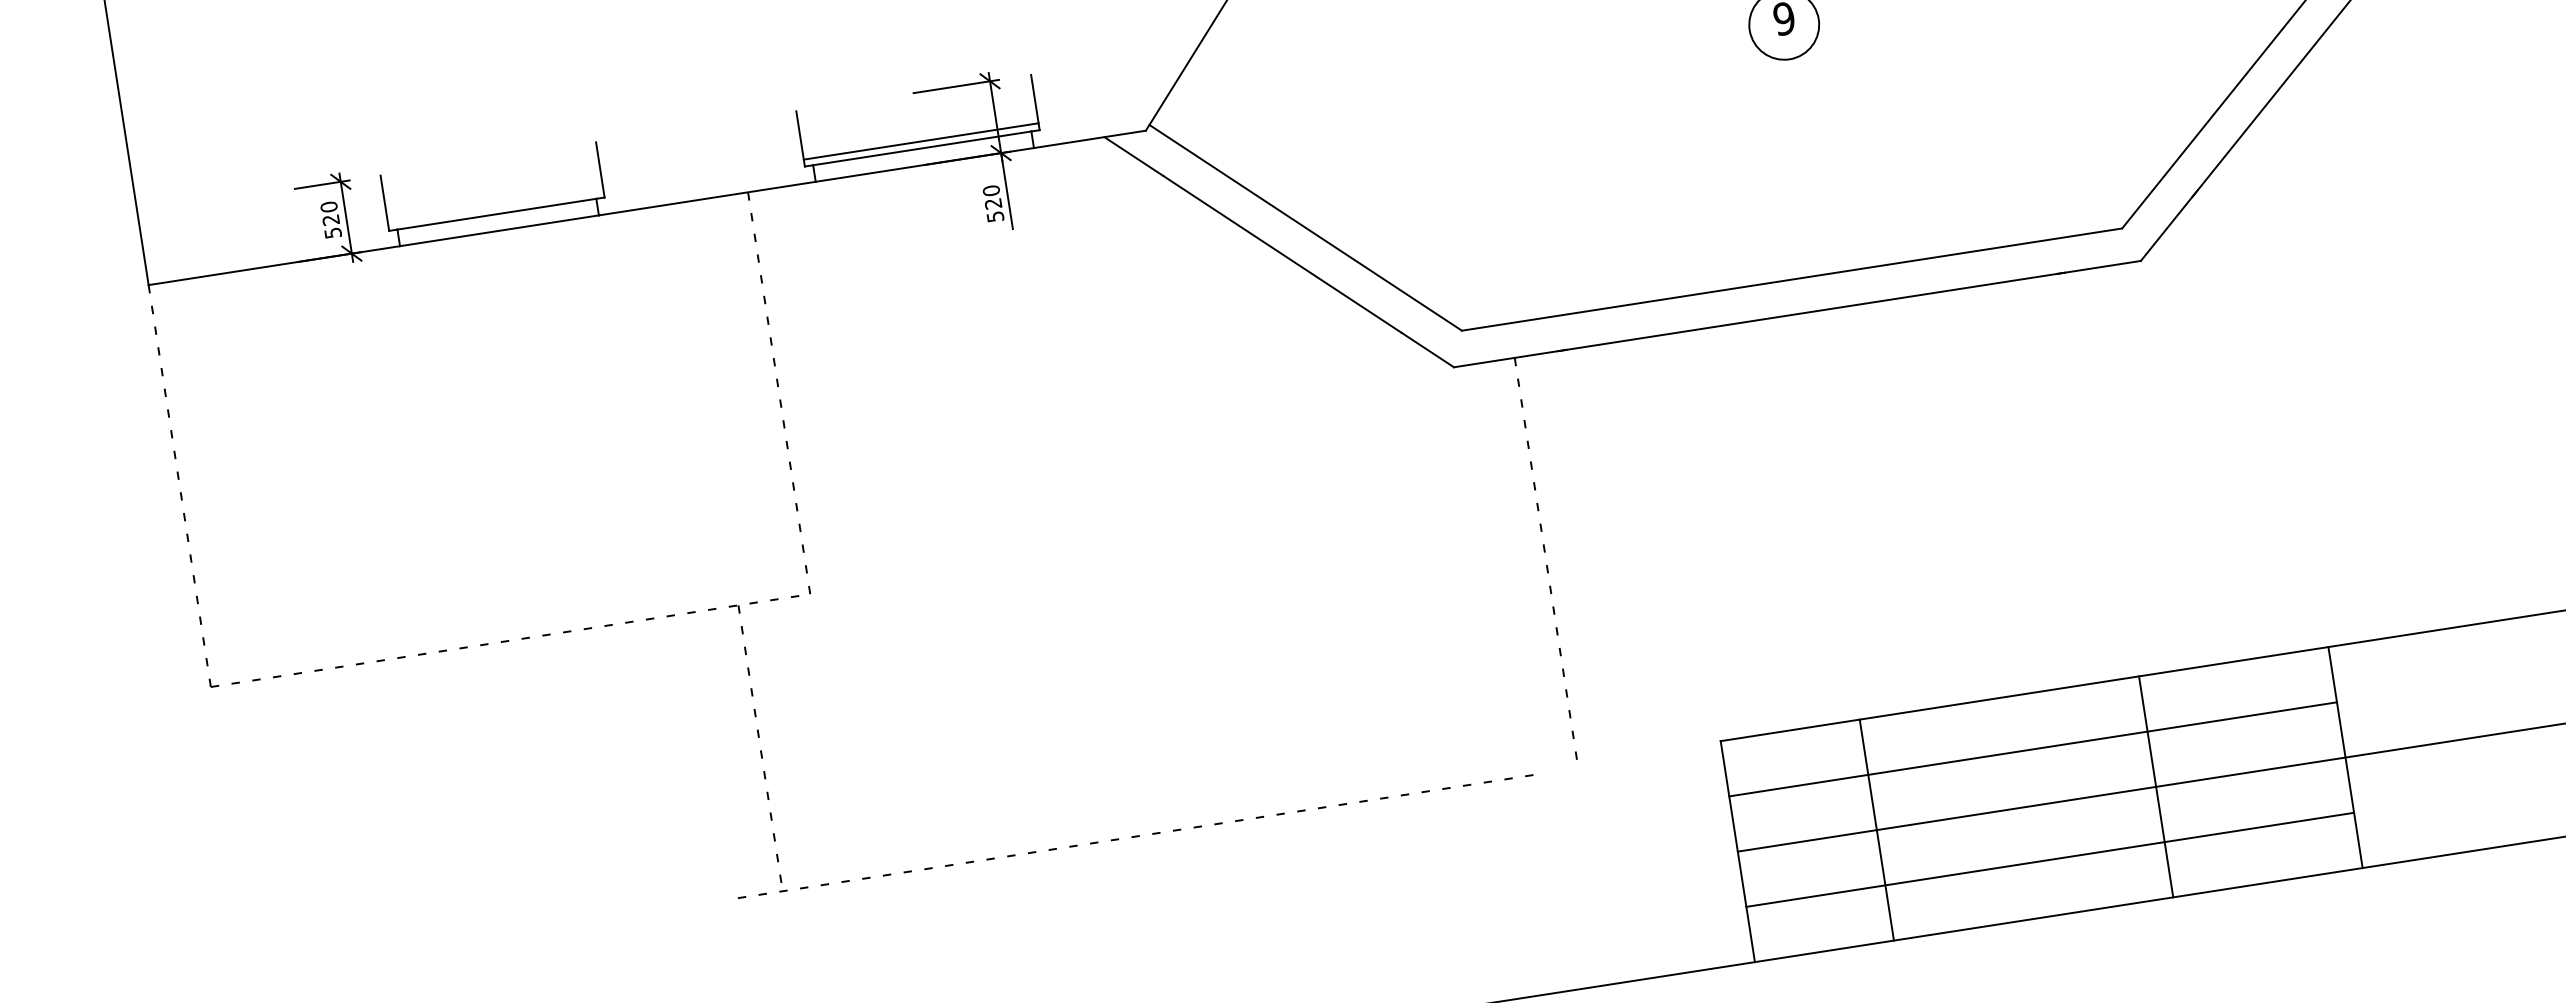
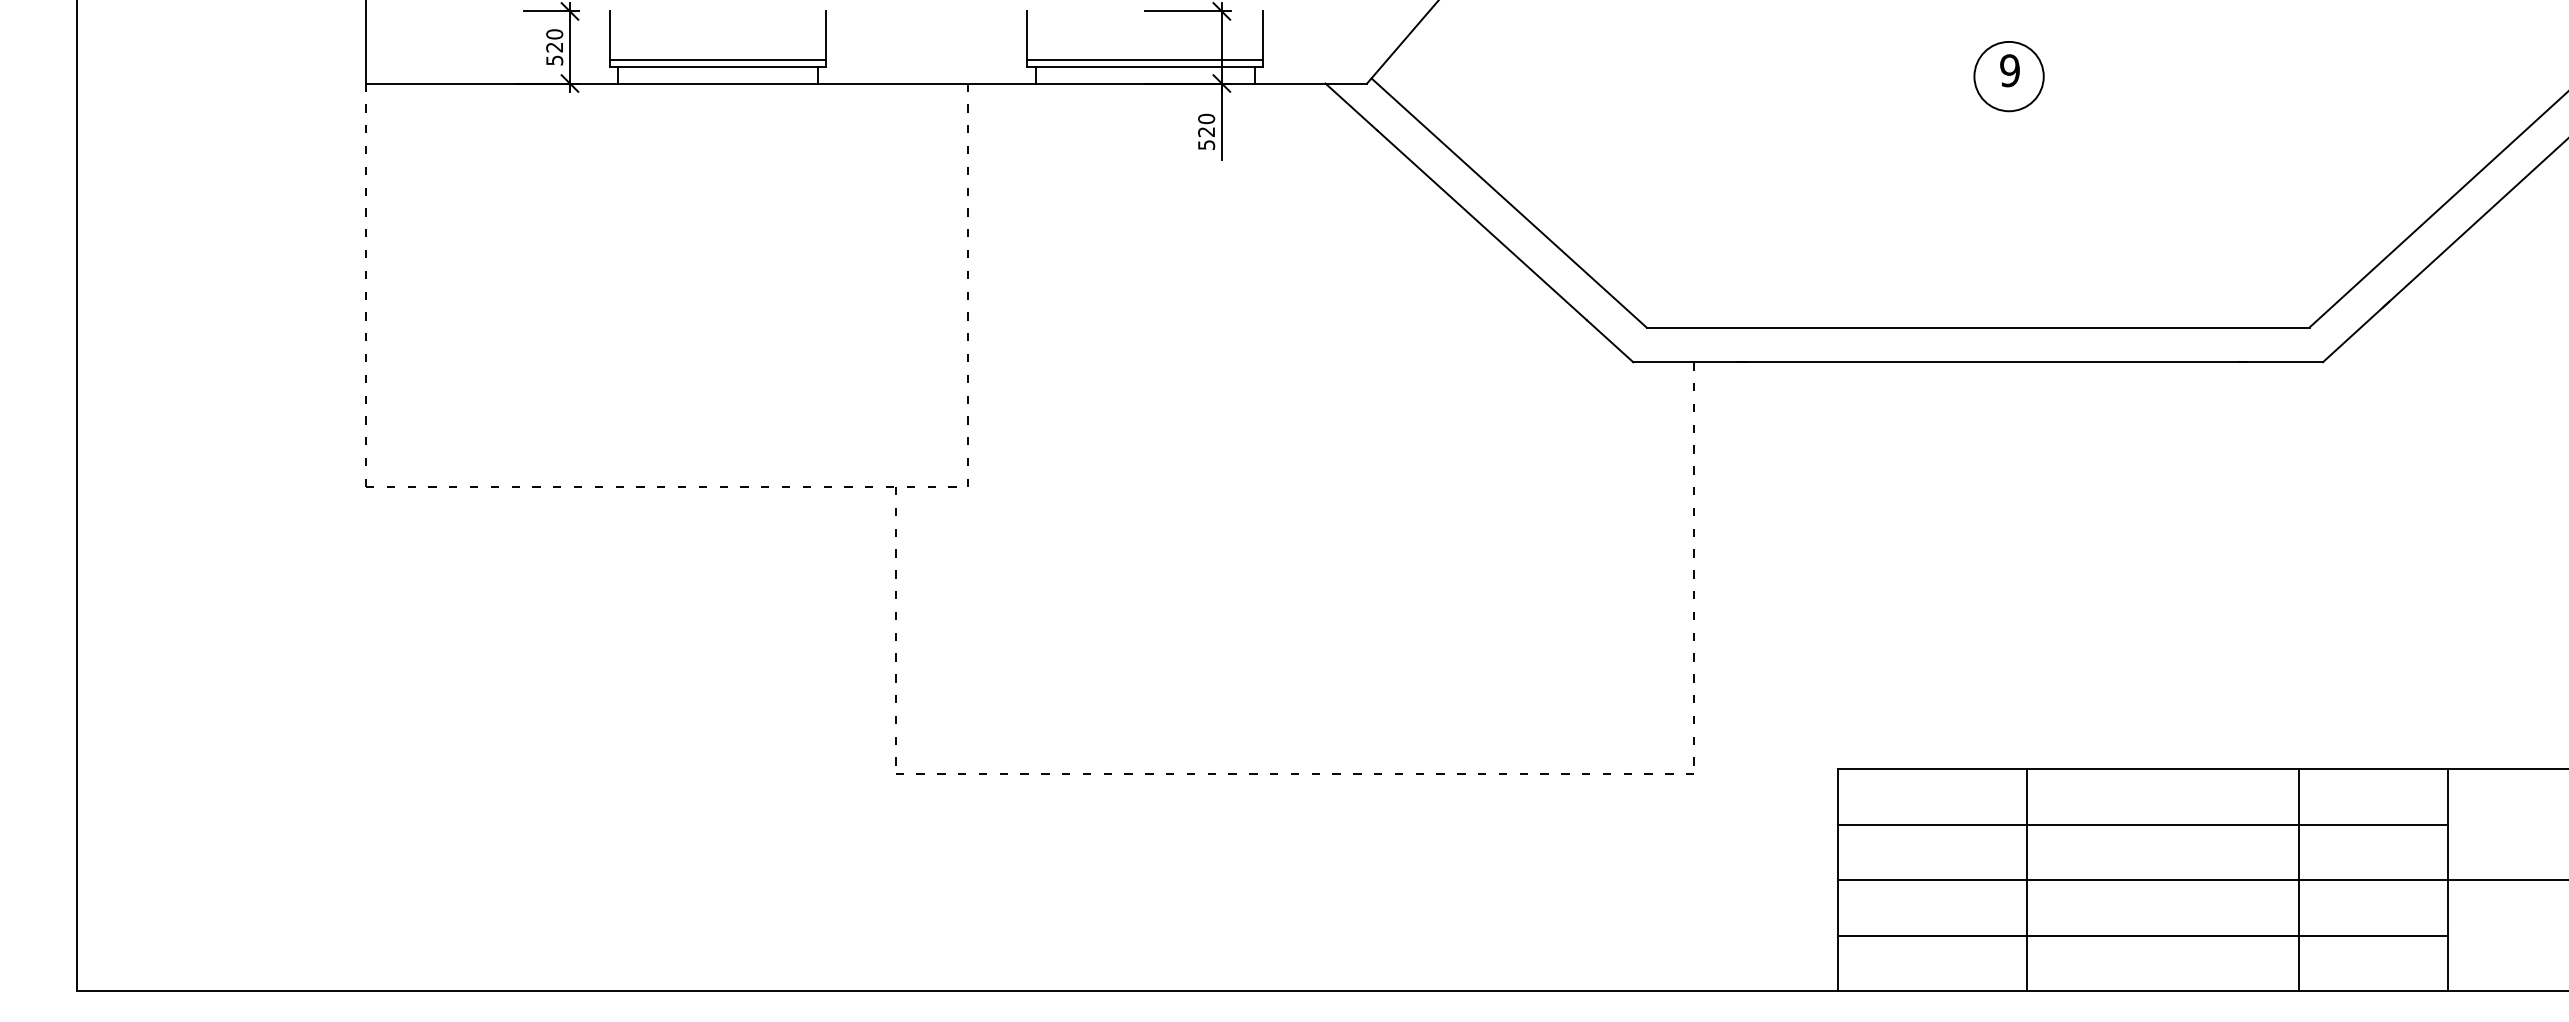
line: (495, 206) -> (717, 59), added
line: (2156, 787) -> (2299, 880), moved
line: (1876, 830) -> (2026, 880), moved
line: (1135, 836) -> (1294, 773), moved

